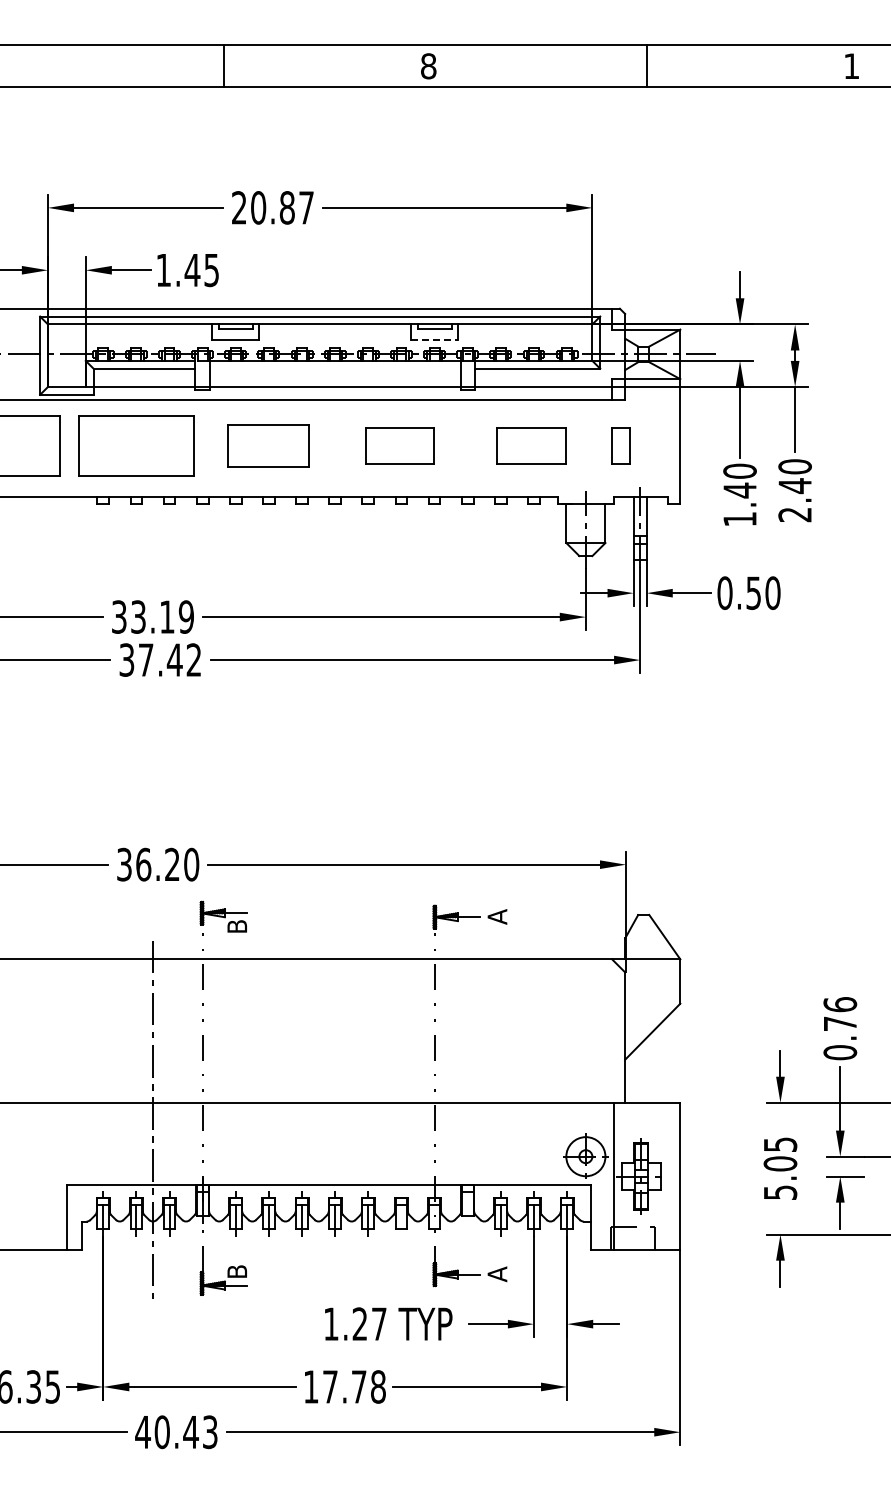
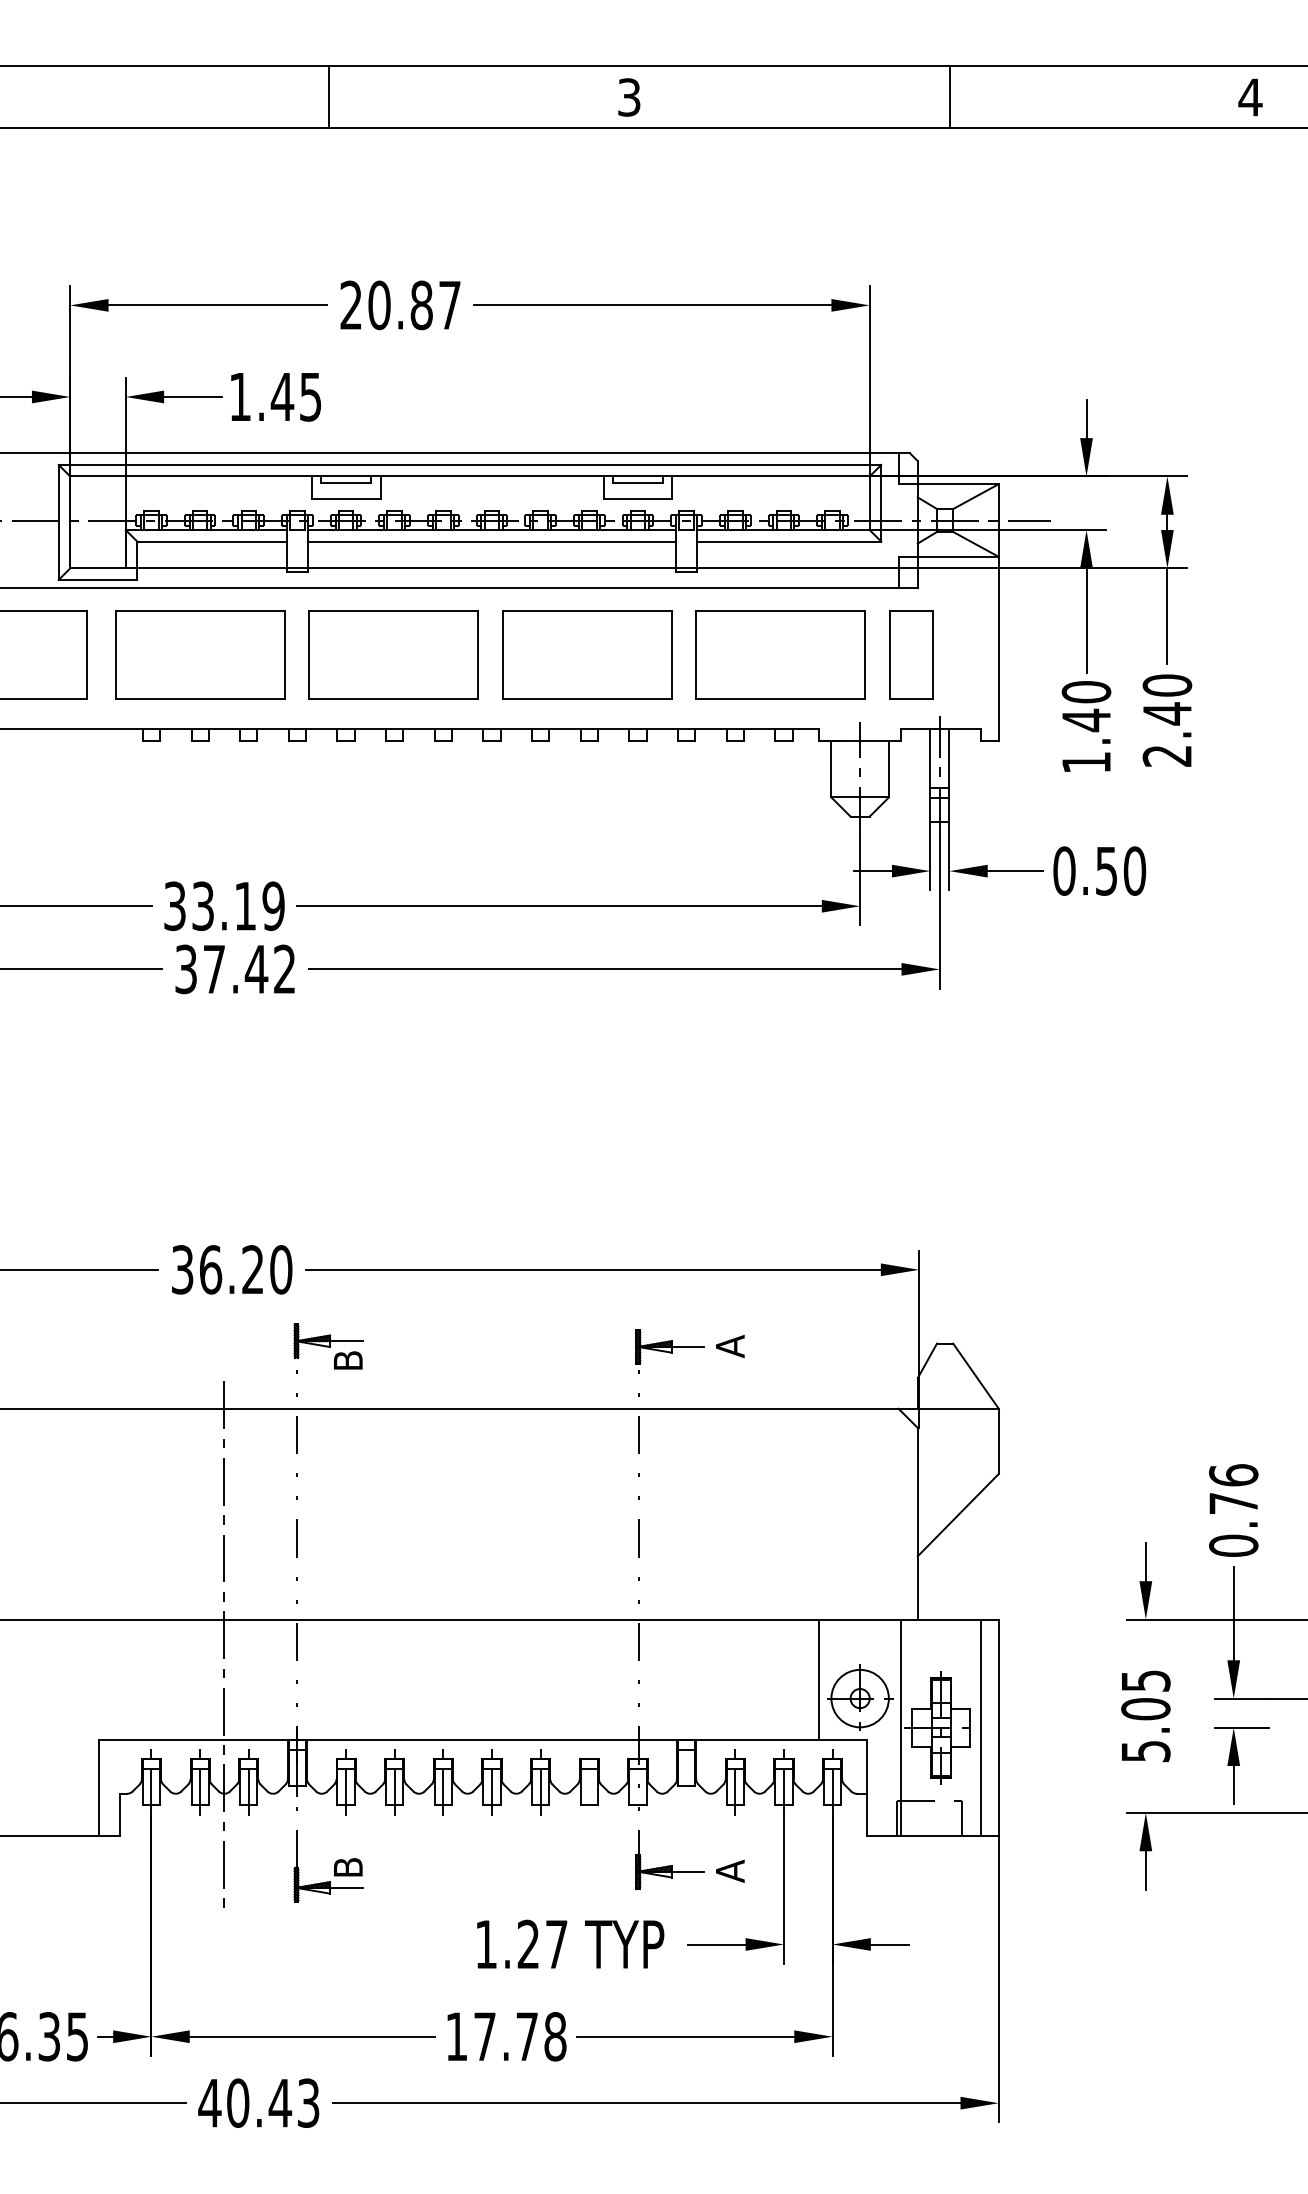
text: (851, 65) -> (1250, 96), 1 -> 4
text: (428, 66) -> (629, 97), 8 -> 3
line: (435, 340) -> (639, 500), dashed -> solid
line: (334, 368) -> (491, 541), added
part: (268, 445) -> (394, 654), size x1.43
part: (399, 445) -> (586, 654), size x1.67
part: (531, 445) -> (780, 654), size x1.67
part: (620, 445) -> (910, 654), size x1.67
line: (557, 1143) -> (818, 1679), added
line: (668, 1176) -> (981, 1727), added

